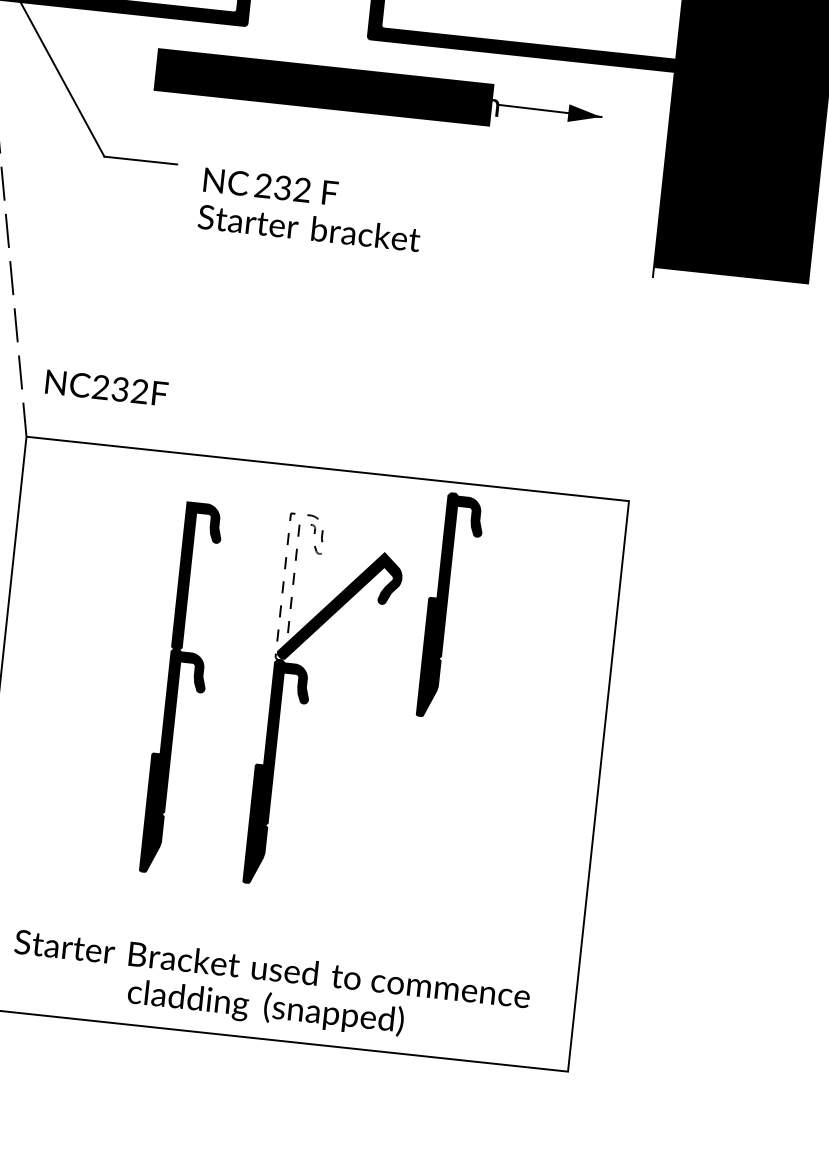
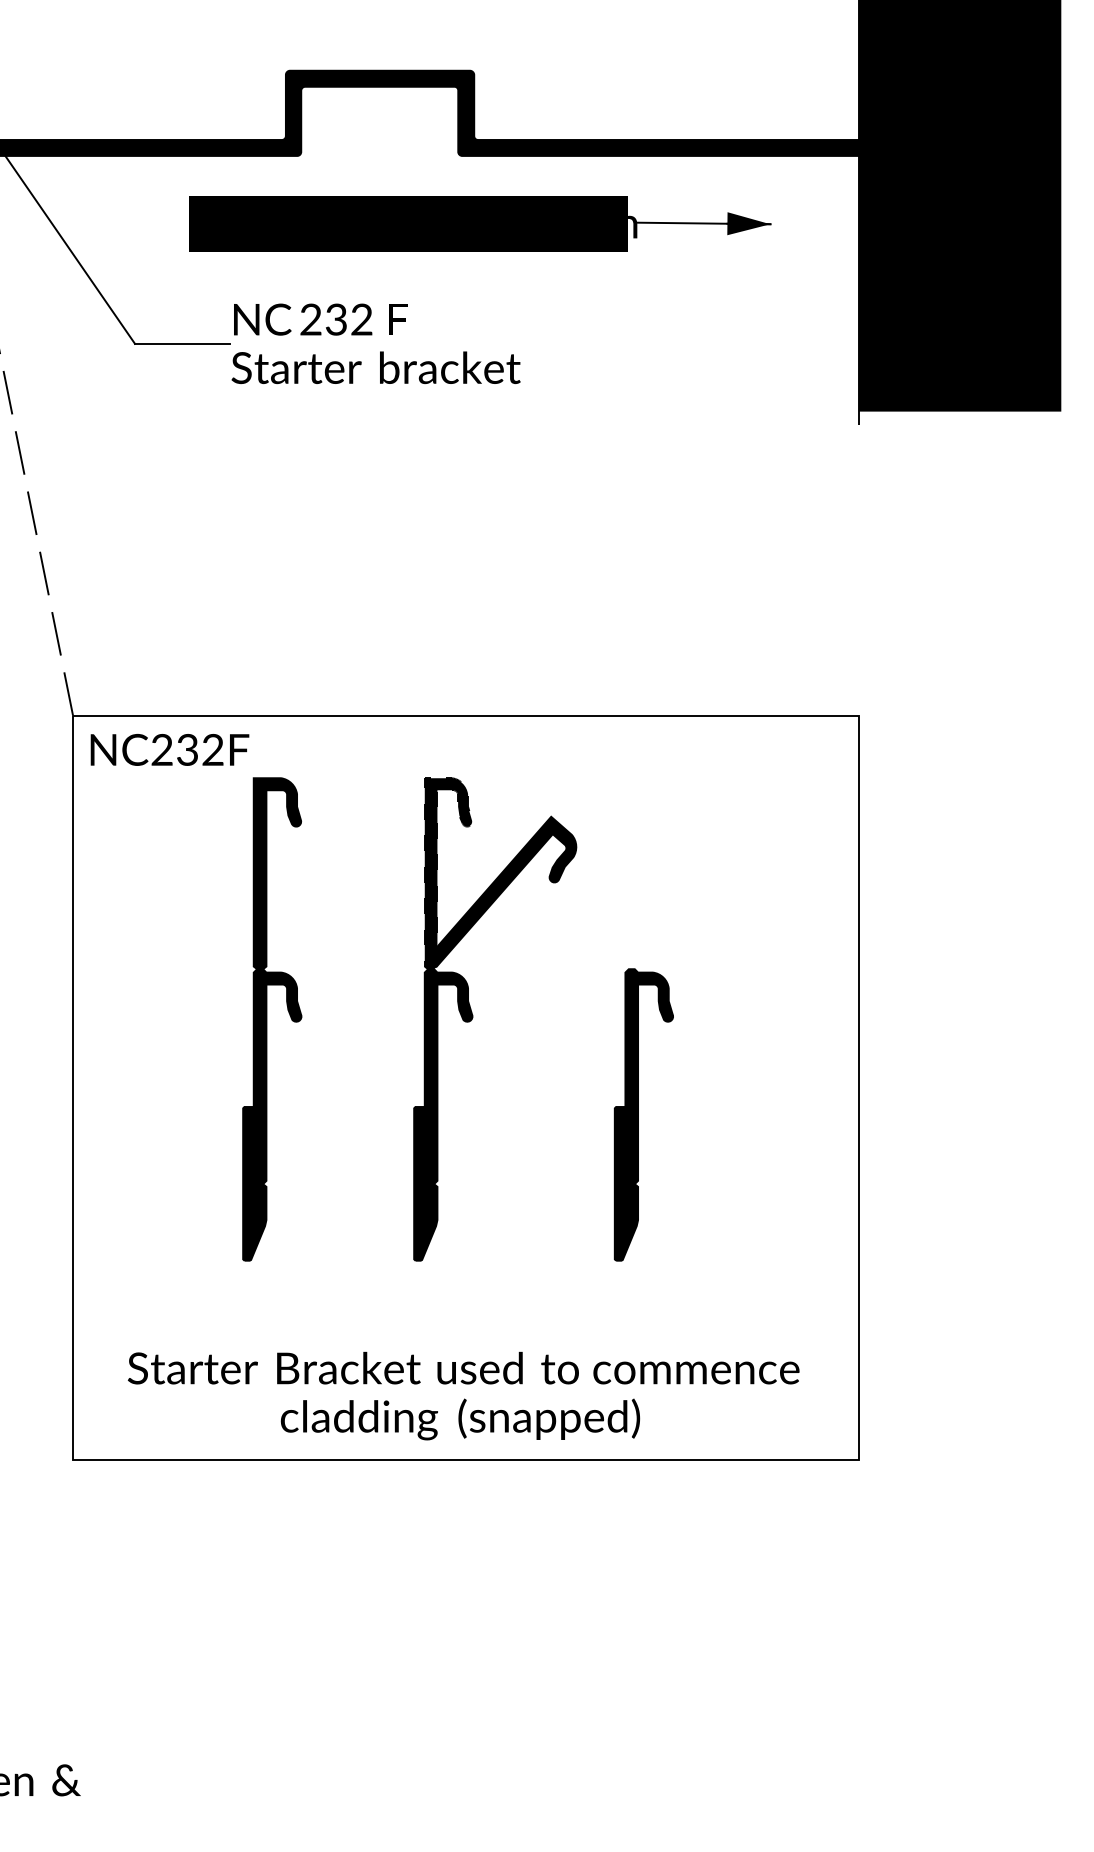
text: (310, 209) -> (375, 343), moved
text: (106, 387) -> (169, 749), moved
fill: (301, 588) -> (448, 873), added
part: (450, 605) -> (643, 1114), moved
part: (182, 688) -> (272, 1019), moved

